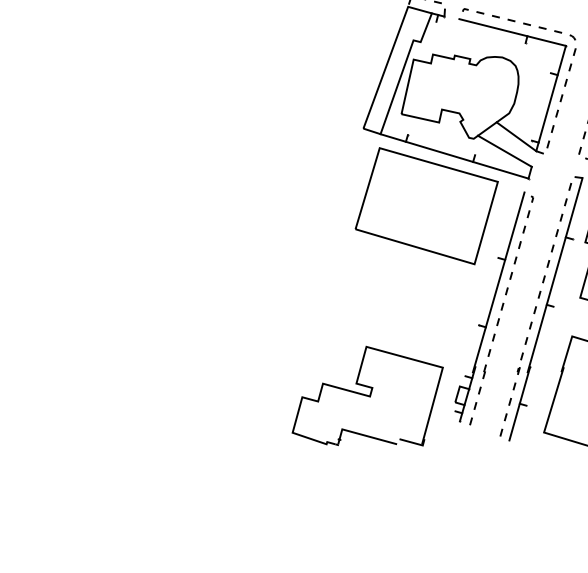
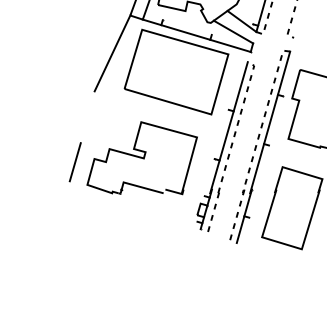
line: (338, 180) -> (112, 53), added
line: (287, 329) -> (74, 162), added
part: (367, 395) -> (142, 157), moved

